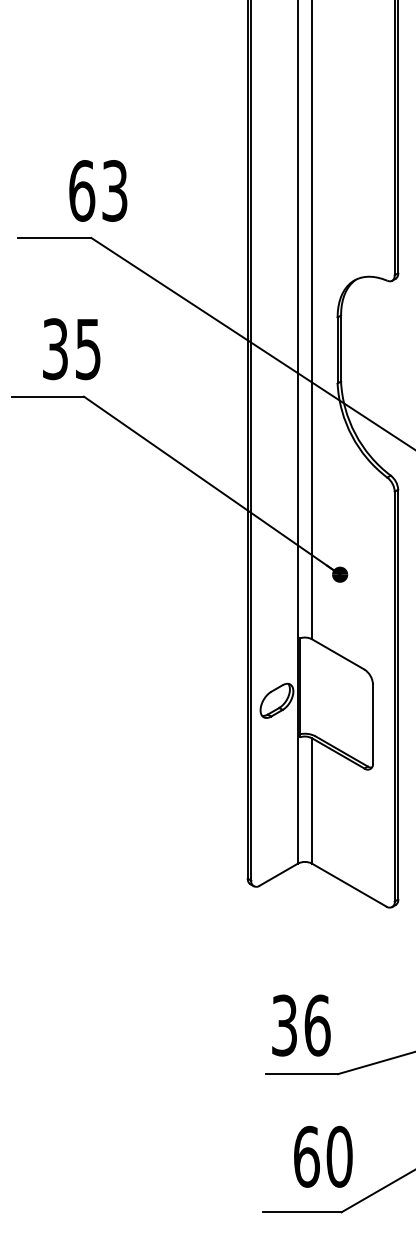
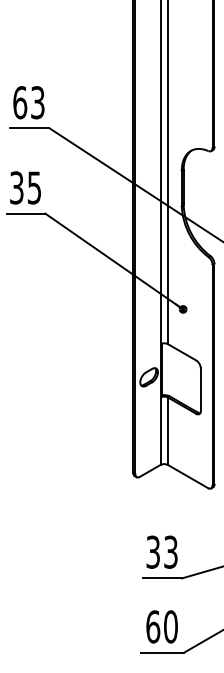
text: (97, 190) -> (28, 102), moved
text: (71, 348) -> (25, 187), moved
text: (318, 1024) -> (171, 551), 36 -> 33
text: (322, 1156) -> (161, 626), moved

